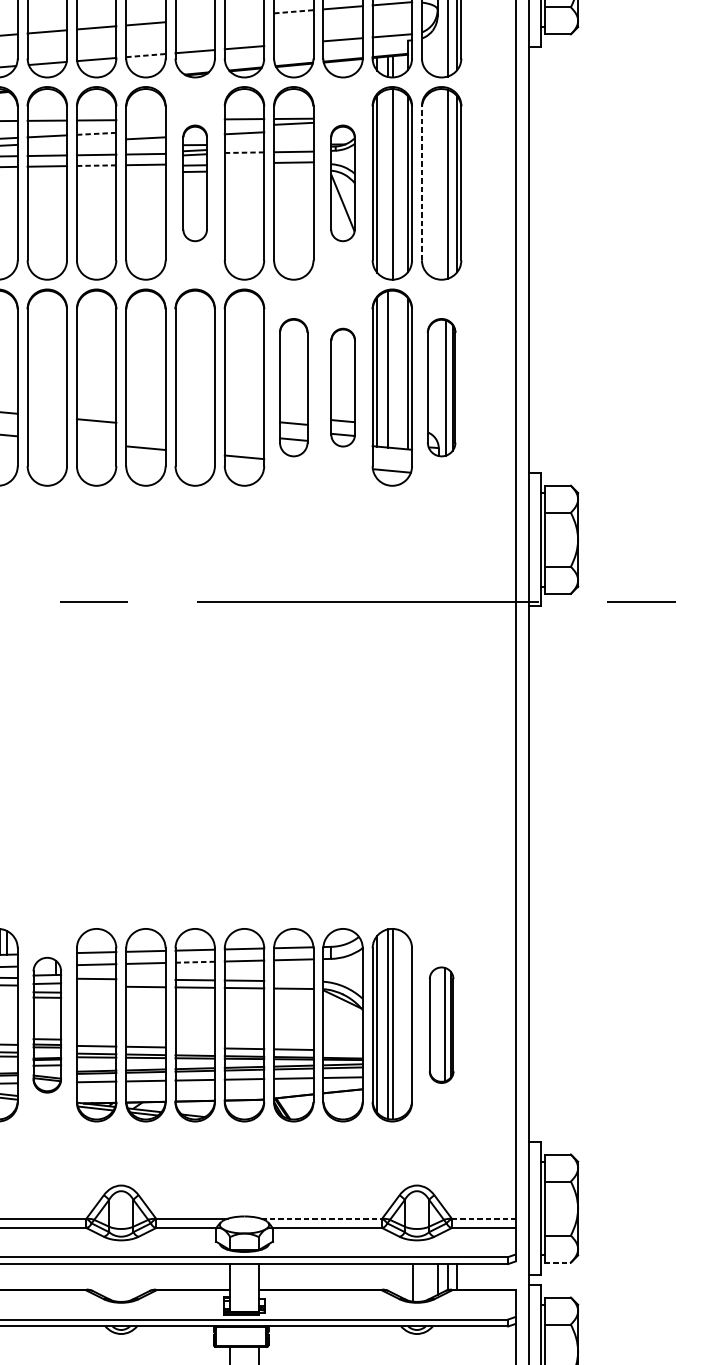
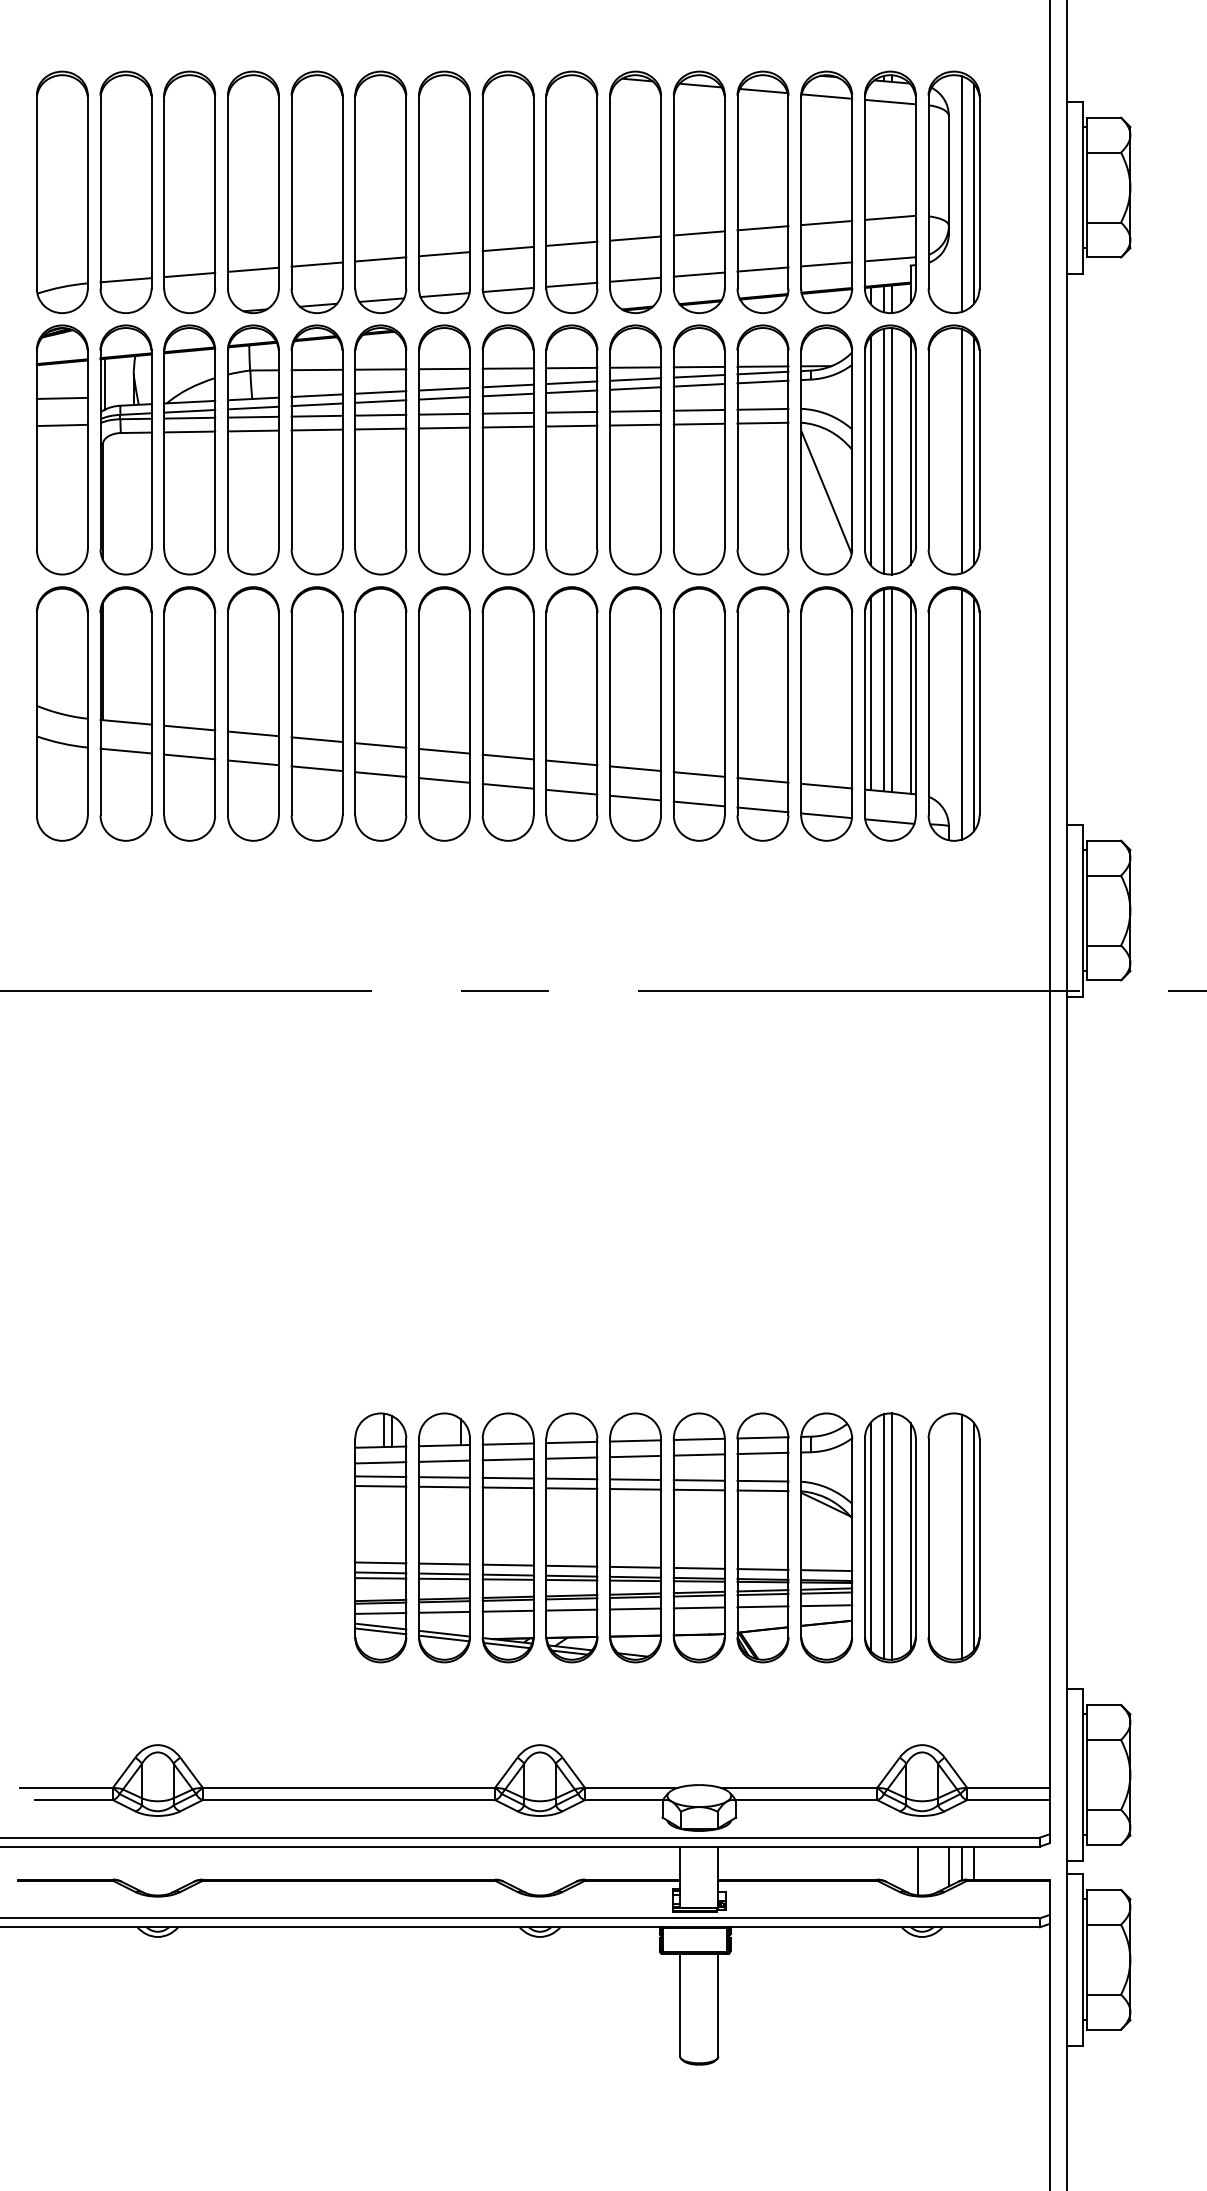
line: (293, 11) -> (762, 228), dashed -> solid
line: (243, 15) -> (698, 233), added
line: (195, 19) -> (635, 238), added
line: (293, 43) -> (762, 269), added
line: (145, 55) -> (571, 284), dashed -> solid
line: (145, 119) -> (571, 367), added
line: (243, 125) -> (698, 375), added
line: (293, 130) -> (762, 381), added
line: (145, 131) -> (571, 382), added
line: (96, 133) -> (508, 385), dashed -> solid
line: (96, 140) -> (507, 394), added
line: (47, 142) -> (444, 397), added
line: (243, 152) -> (698, 410), dashed -> solid
line: (243, 162) -> (698, 423), added
line: (96, 165) -> (507, 427), dashed -> solid
part: (195, 182) -> (635, 449), size x1.67
part: (342, 182) -> (826, 449), size x1.67
line: (421, 182) -> (928, 449), dashed -> solid
line: (387, 183) -> (884, 450), added
line: (393, 369) -> (891, 690), added
part: (293, 387) -> (762, 713), size x1.43
part: (342, 387) -> (826, 713), size x1.67
part: (441, 387) -> (953, 713), size x1.43
line: (47, 415) -> (444, 750), added
line: (145, 425) -> (571, 762), added
line: (195, 429) -> (635, 768), added
line: (243, 434) -> (698, 774), added
line: (47, 439) -> (444, 780), added
line: (96, 442) -> (507, 785), added
line: (195, 452) -> (635, 797), added
line: (195, 962) -> (636, 1456), dashed -> solid
line: (145, 979) -> (571, 1478), added
line: (293, 980) -> (762, 1480), added
line: (96, 986) -> (507, 1487), added
part: (47, 1024) -> (444, 1537), size x1.43
line: (407, 1024) -> (910, 1536), added
part: (441, 1024) -> (953, 1537), size x1.67
line: (195, 1047) -> (635, 1566), added
line: (342, 1050) -> (826, 1570), added
line: (322, 1218) -> (799, 1787), dashed -> solid
line: (483, 1218) -> (1008, 1787), dashed -> solid
line: (558, 1262) -> (1104, 1844), dashed -> solid

